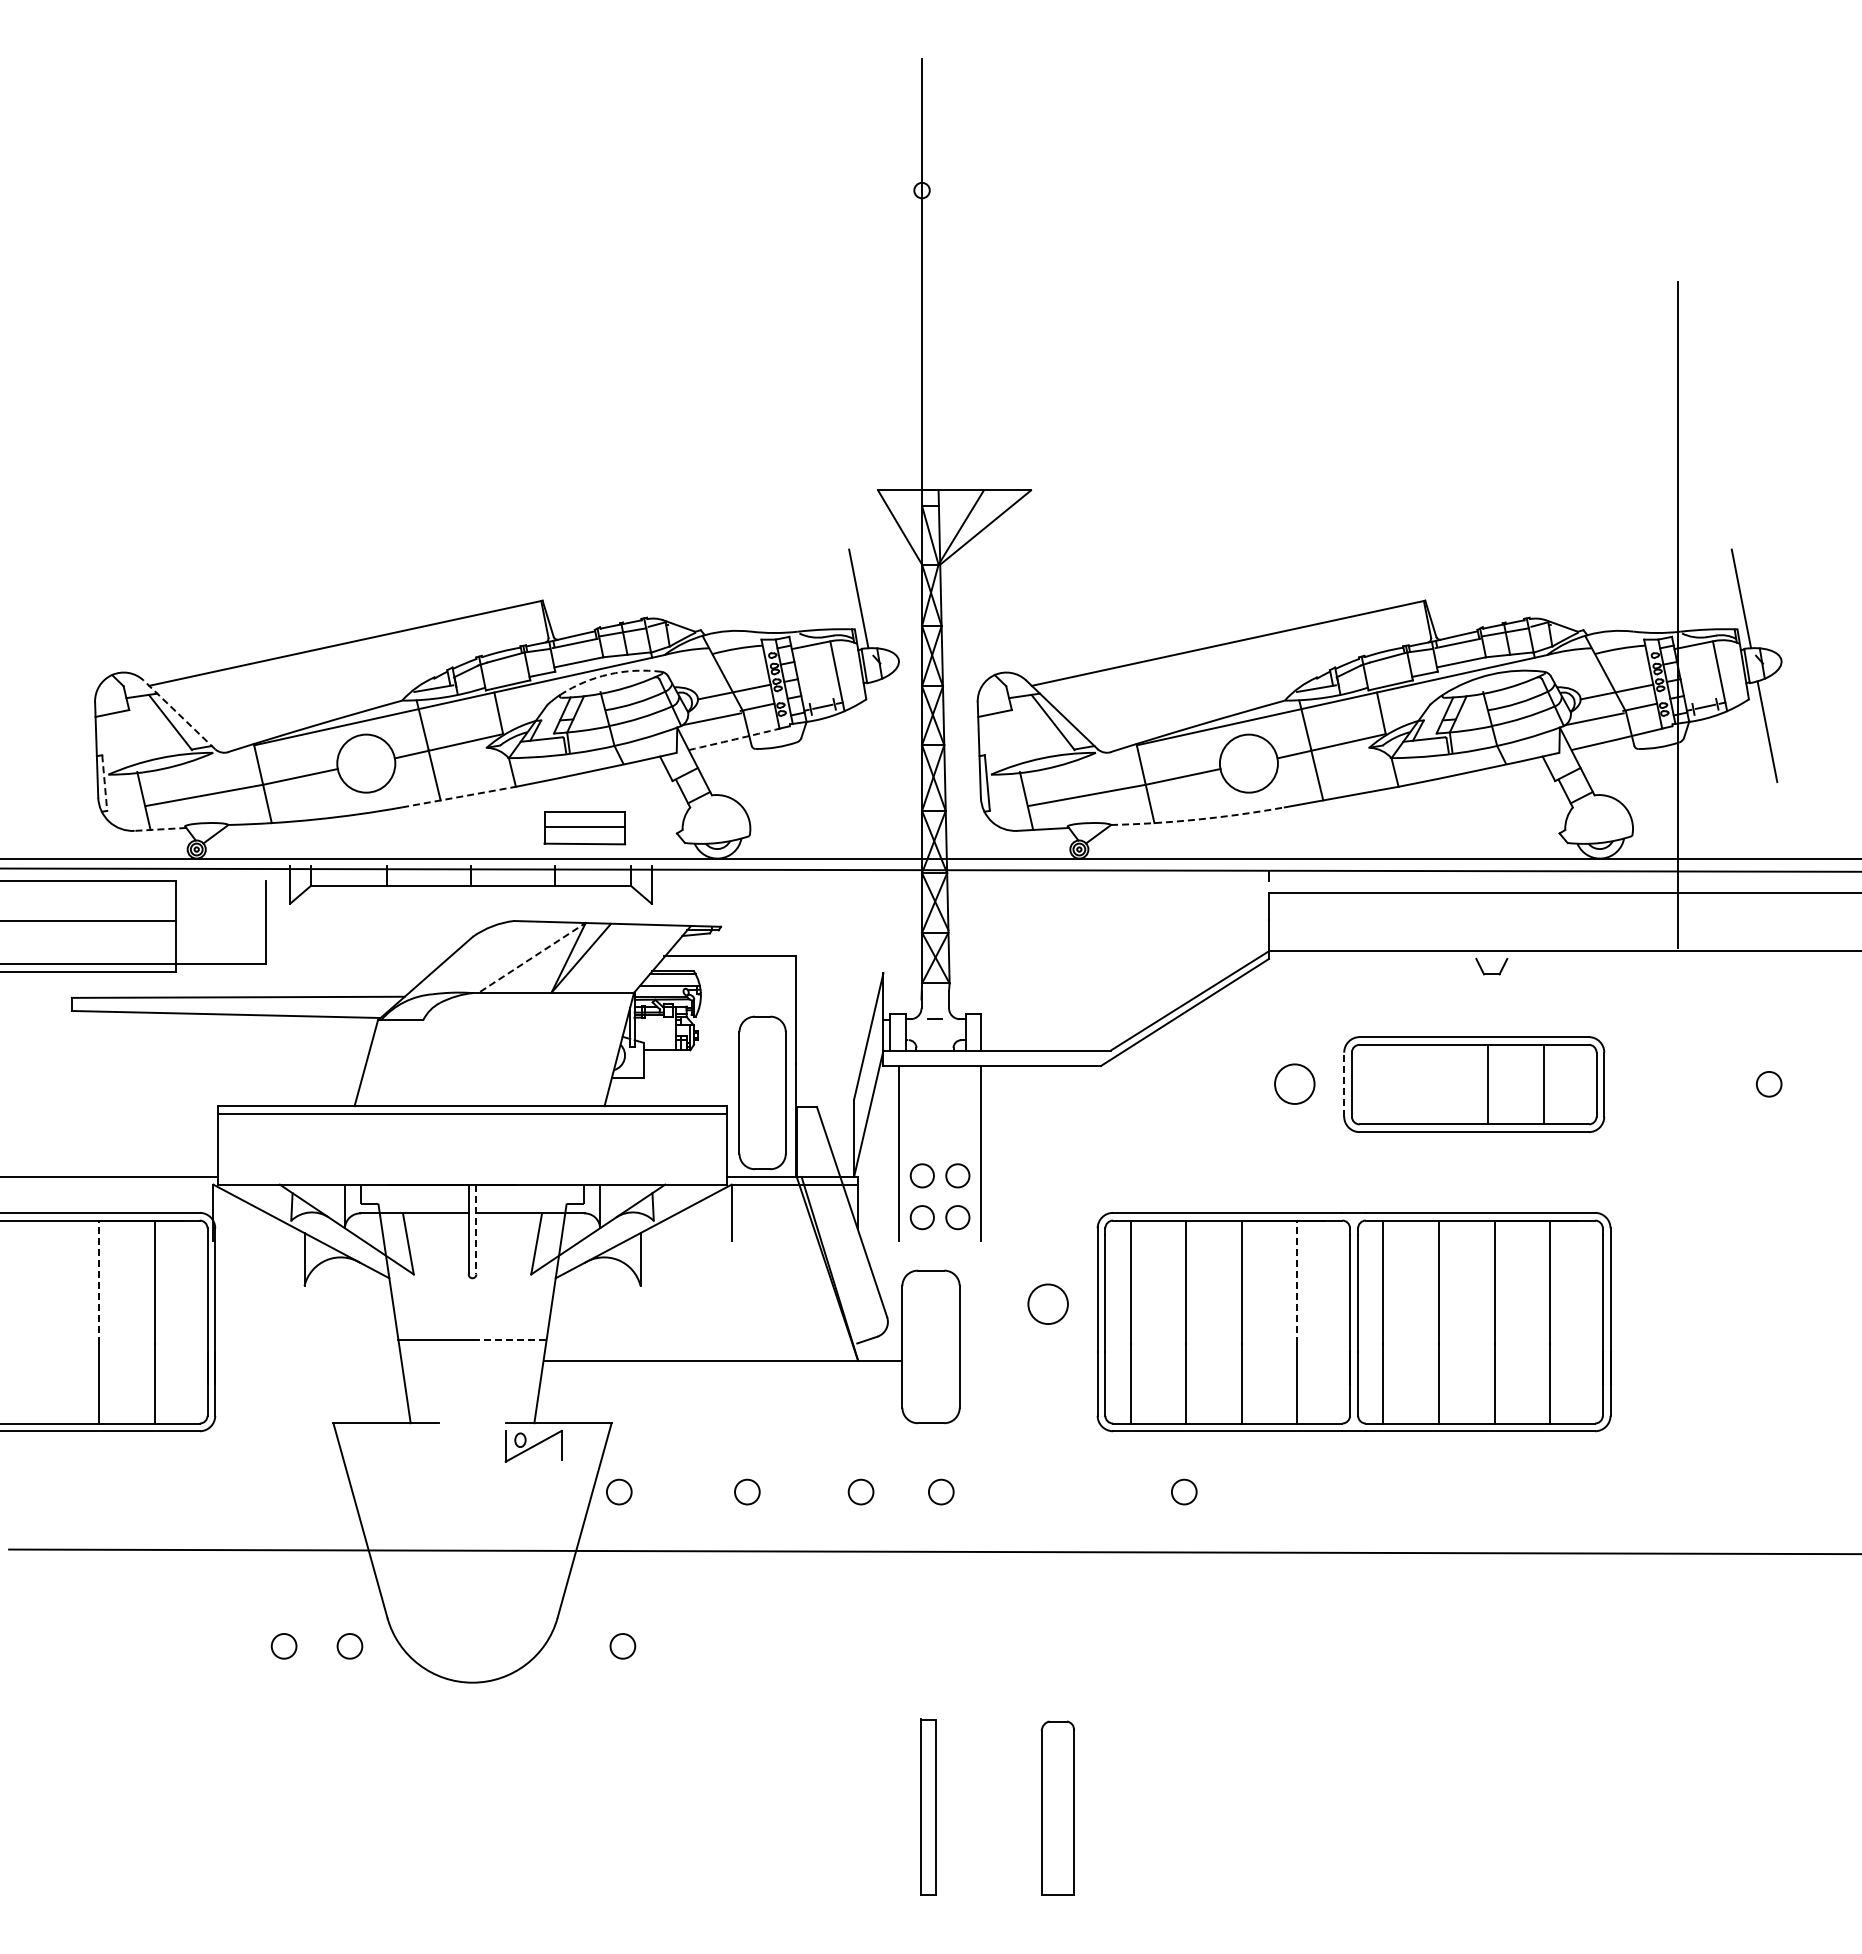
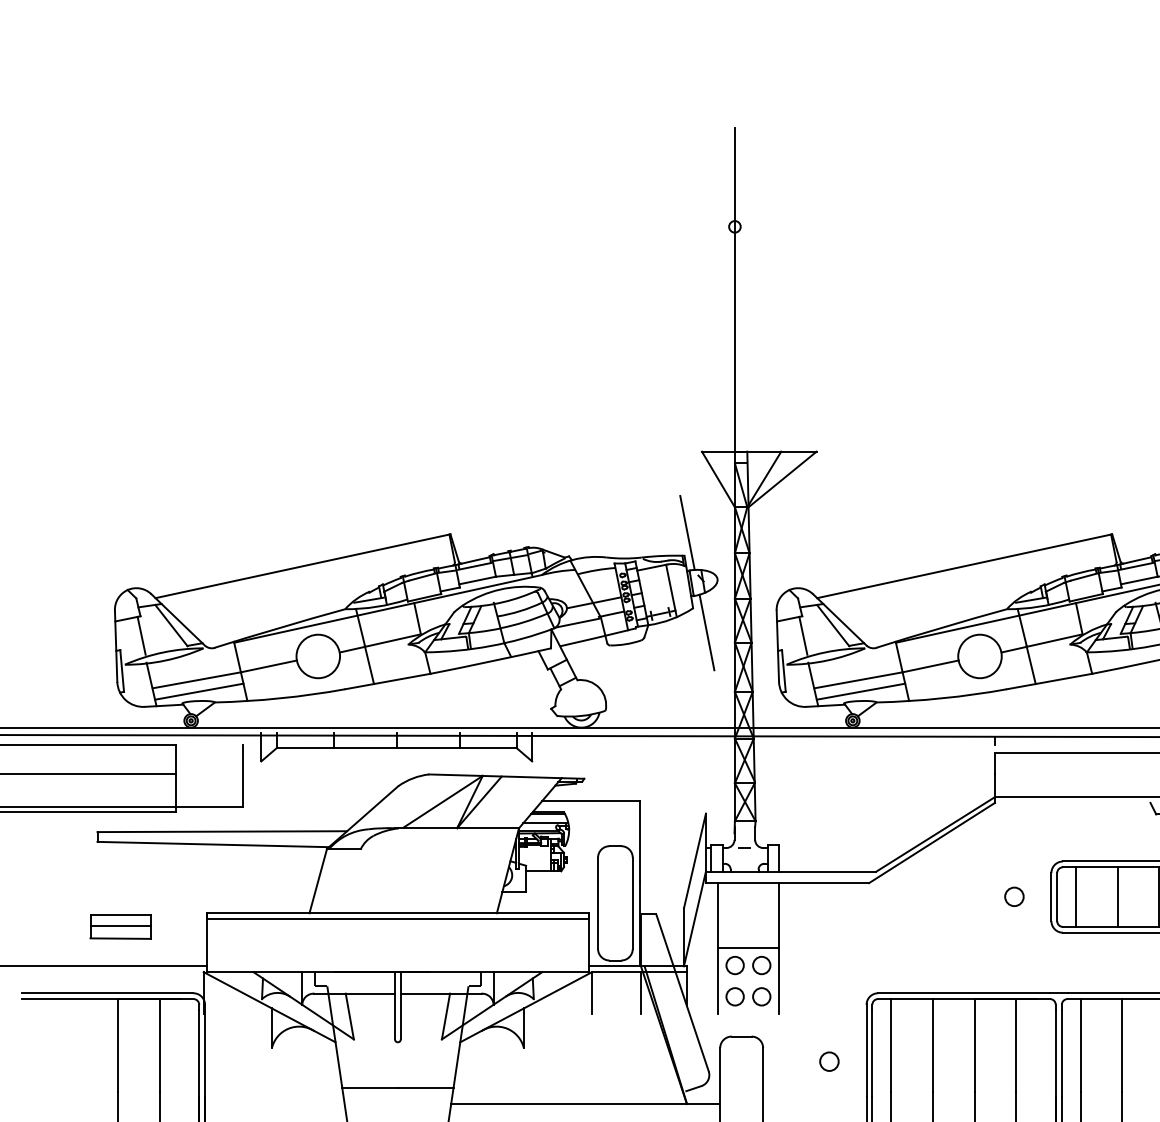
arc: (608, 674) -> (499, 589), dashed -> solid
line: (179, 715) -> (178, 620), dashed -> solid
line: (884, 731) -> (706, 632), added
line: (130, 735) -> (141, 635), added
line: (1013, 735) -> (803, 635), added
arc: (735, 739) -> (595, 638), dashed -> solid
line: (104, 783) -> (122, 671), dashed -> solid
line: (459, 797) -> (388, 681), dashed -> solid
line: (207, 810) -> (199, 691), added
line: (1090, 810) -> (861, 691), added
arc: (1198, 819) -> (942, 698), dashed -> solid
part: (584, 828) -> (120, 927), moved
line: (160, 829) -> (163, 705), dashed -> solid
line: (533, 957) -> (443, 801), dashed -> solid
circle: (1294, 1084) -> (1014, 897), size x0.62
line: (1344, 1084) -> (1051, 897), dashed -> solid
line: (1377, 1084) -> (1076, 897), added
line: (1432, 1084) -> (1117, 897), added
line: (940, 1152) -> (748, 947), added
line: (797, 1212) -> (641, 992), added
line: (476, 1229) -> (400, 1005), dashed -> solid
line: (99, 1282) -> (118, 1045), dashed -> solid
line: (1297, 1282) -> (1016, 1045), dashed -> solid
circle: (1047, 1303) -> (828, 1061), size x0.62
line: (510, 1339) -> (426, 1088), dashed -> solid

